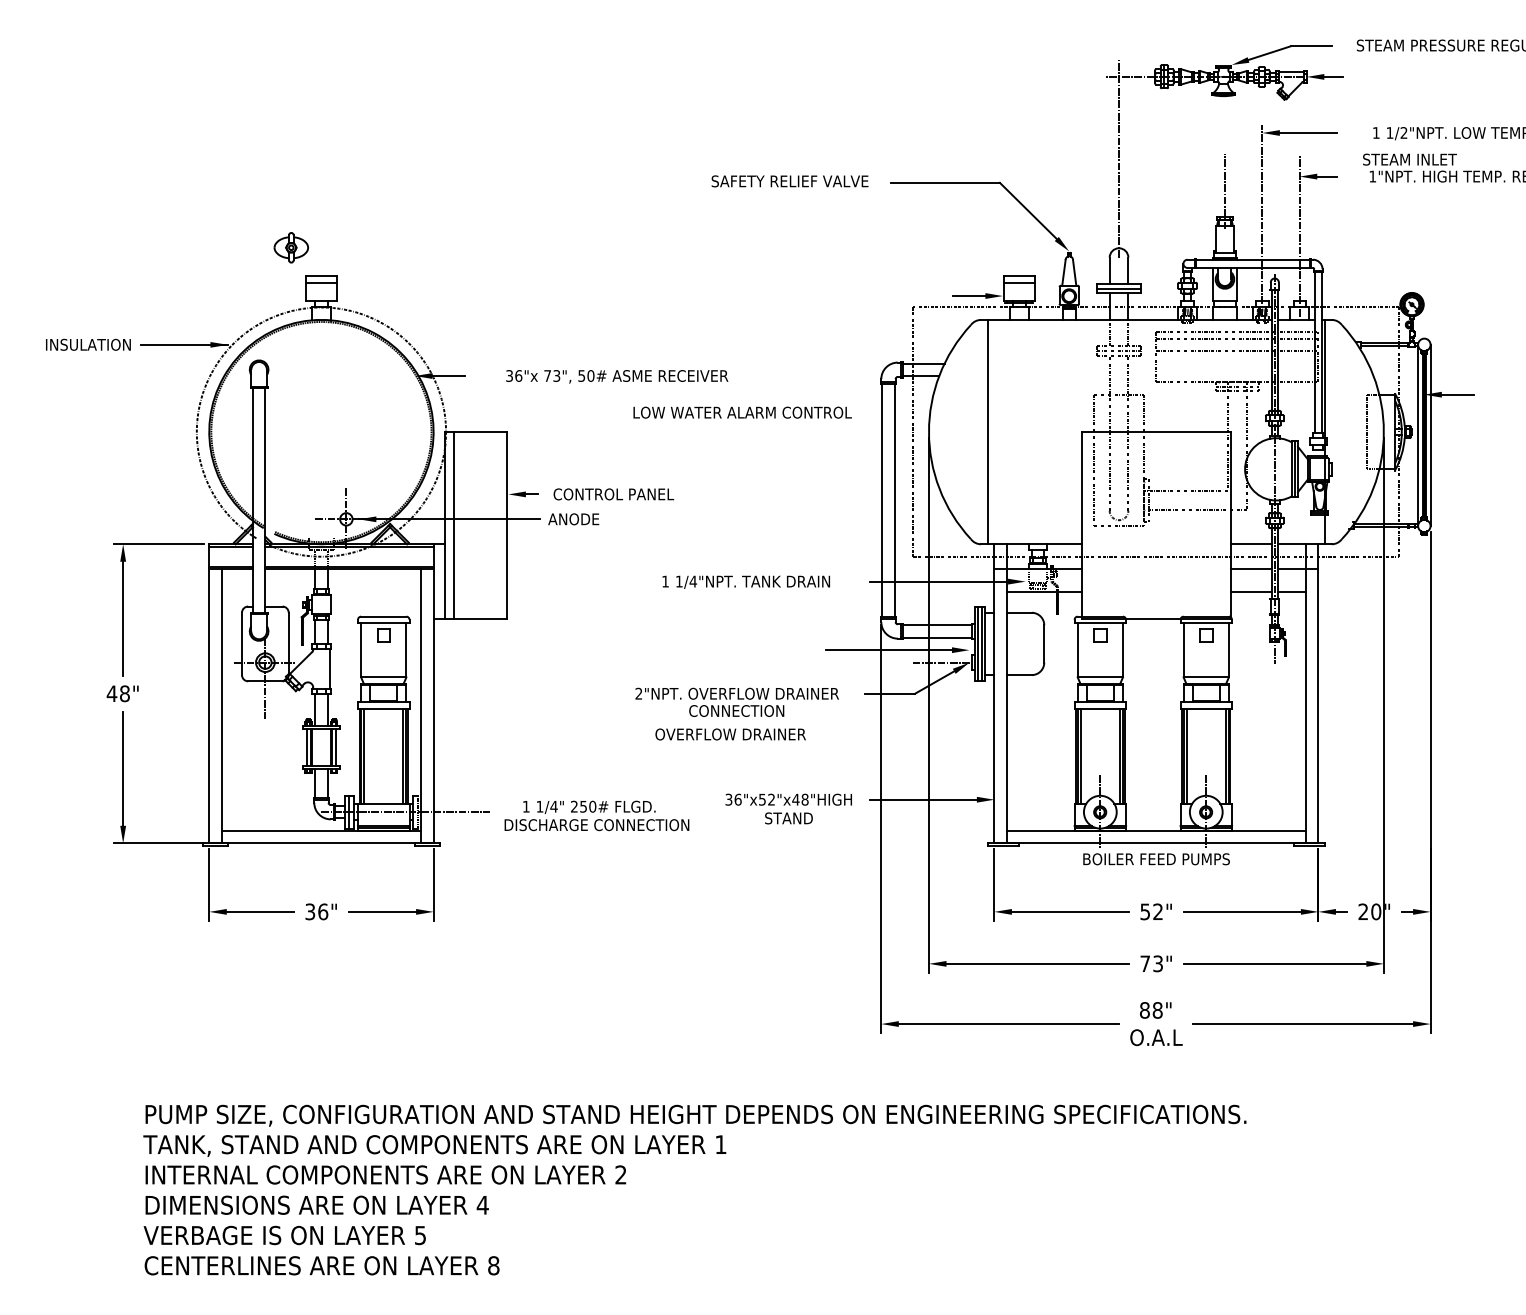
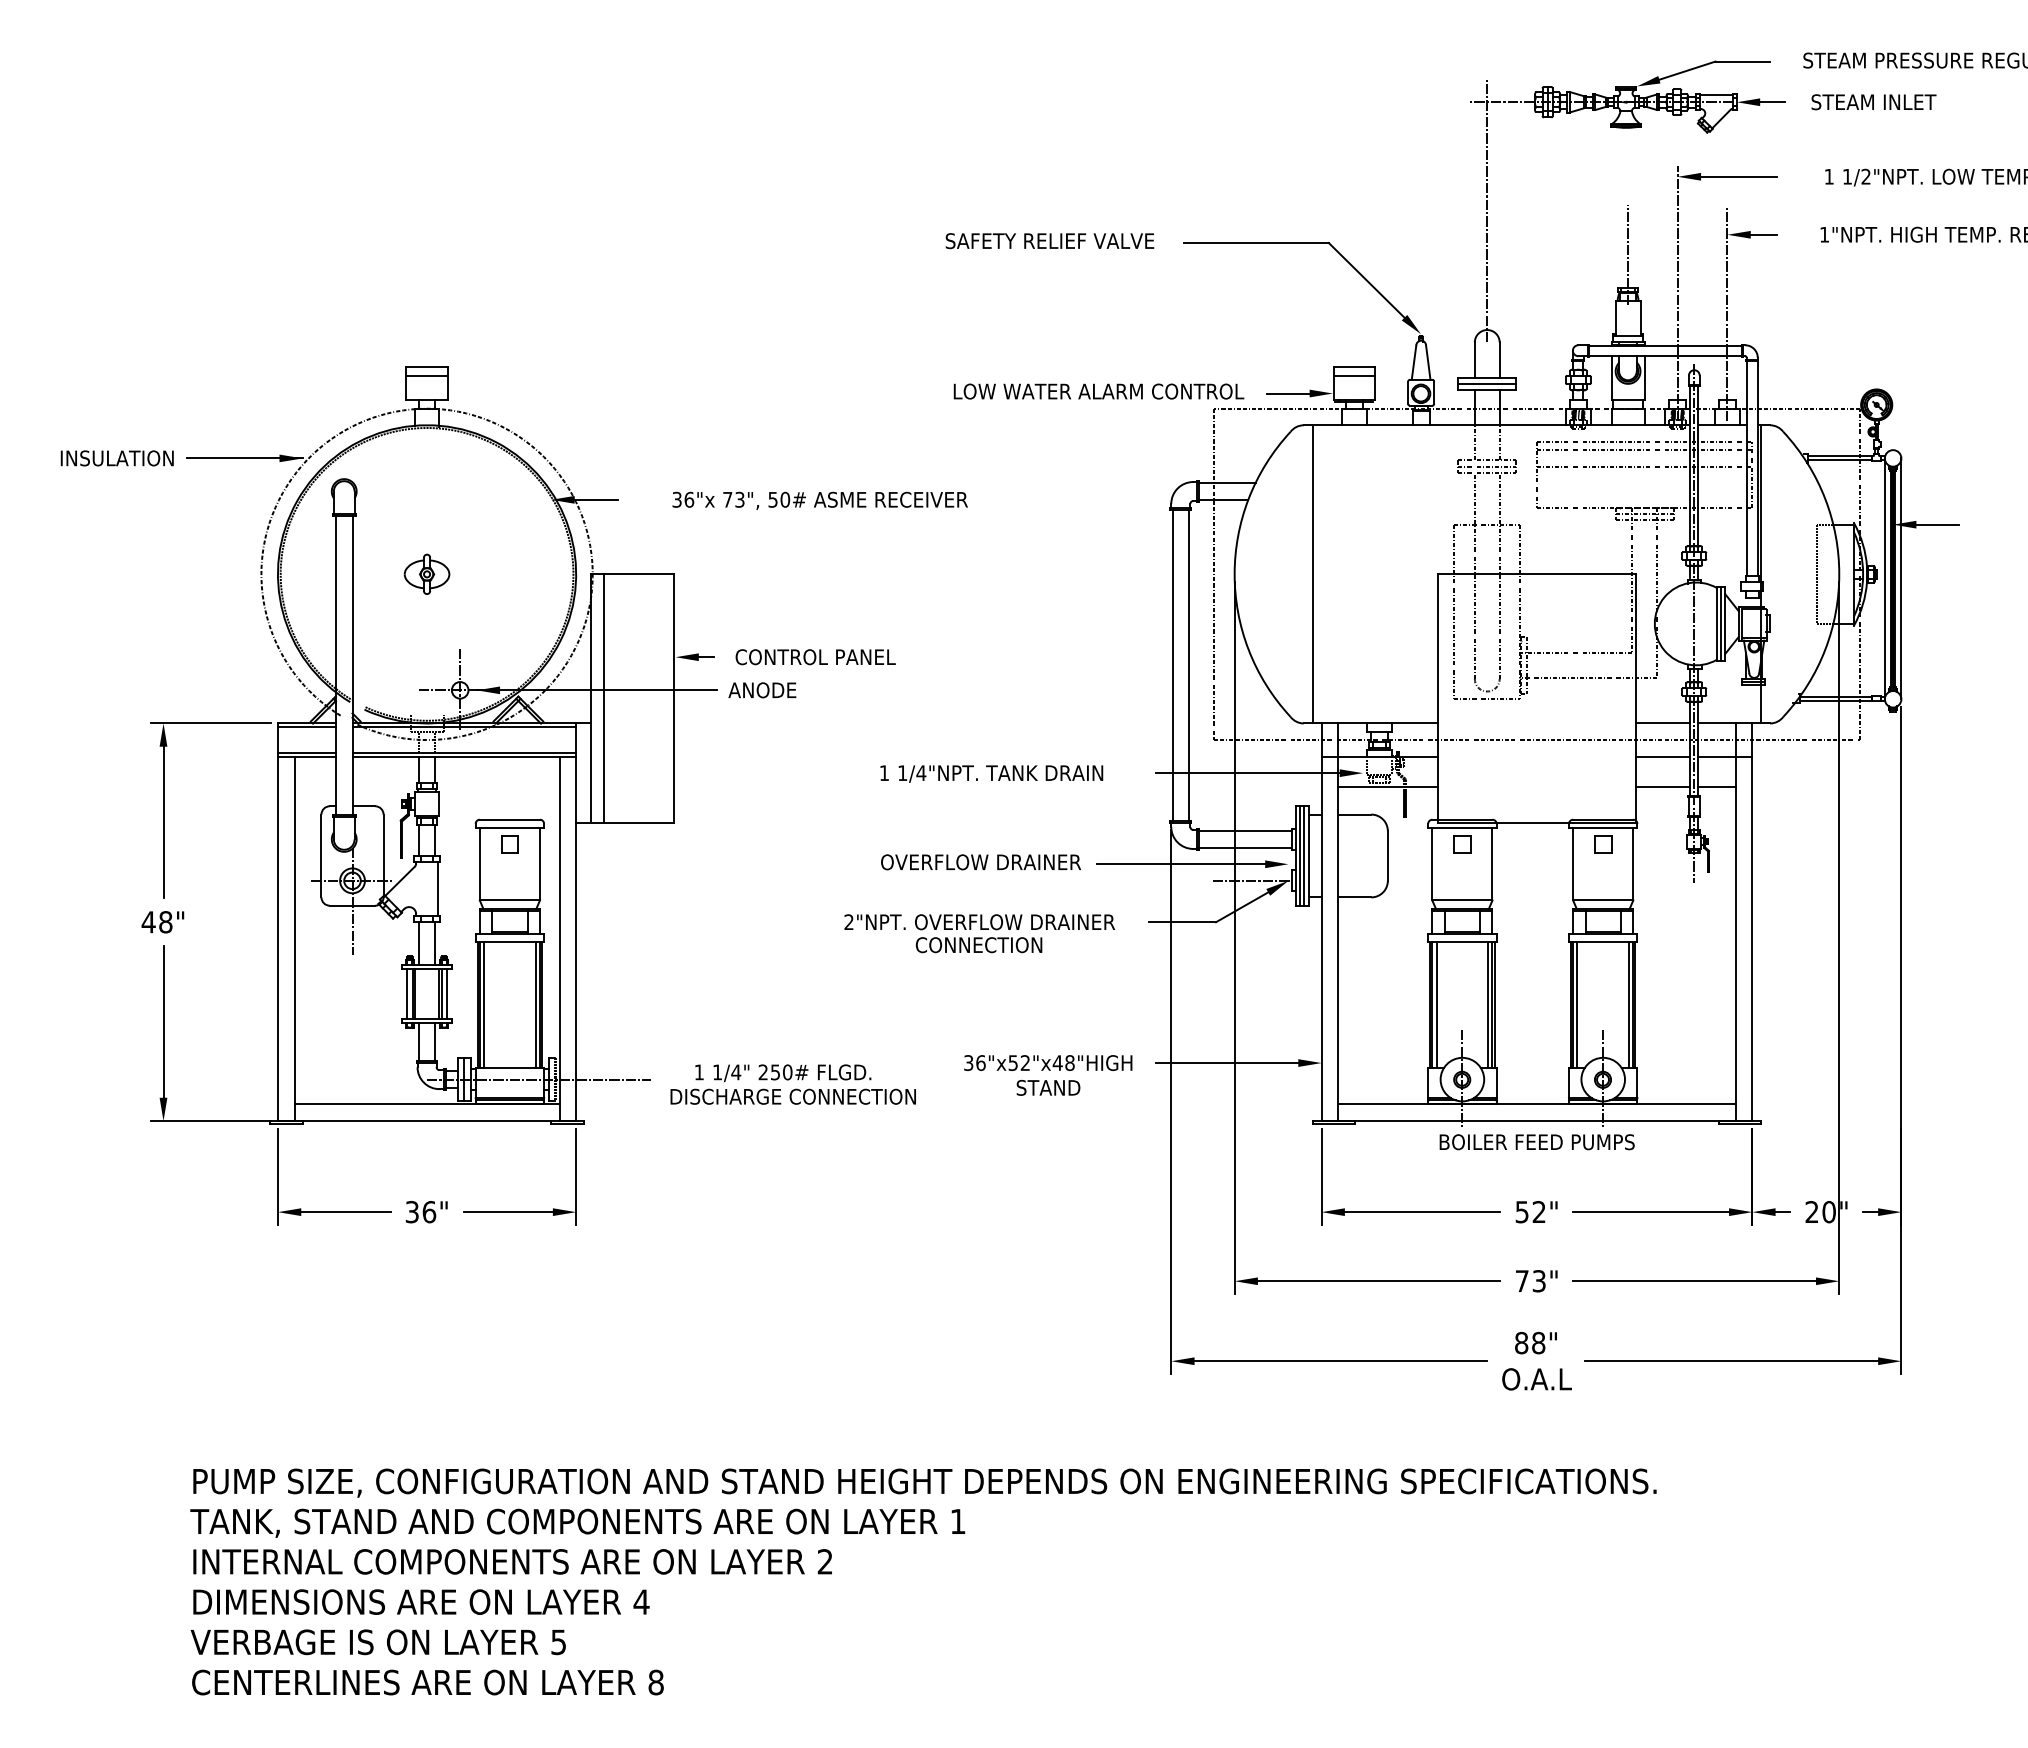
text: (1409, 159) -> (1873, 102), moved
part: (290, 247) -> (426, 573), moved
text: (742, 412) -> (1098, 391), moved
text: (730, 734) -> (980, 862), moved

